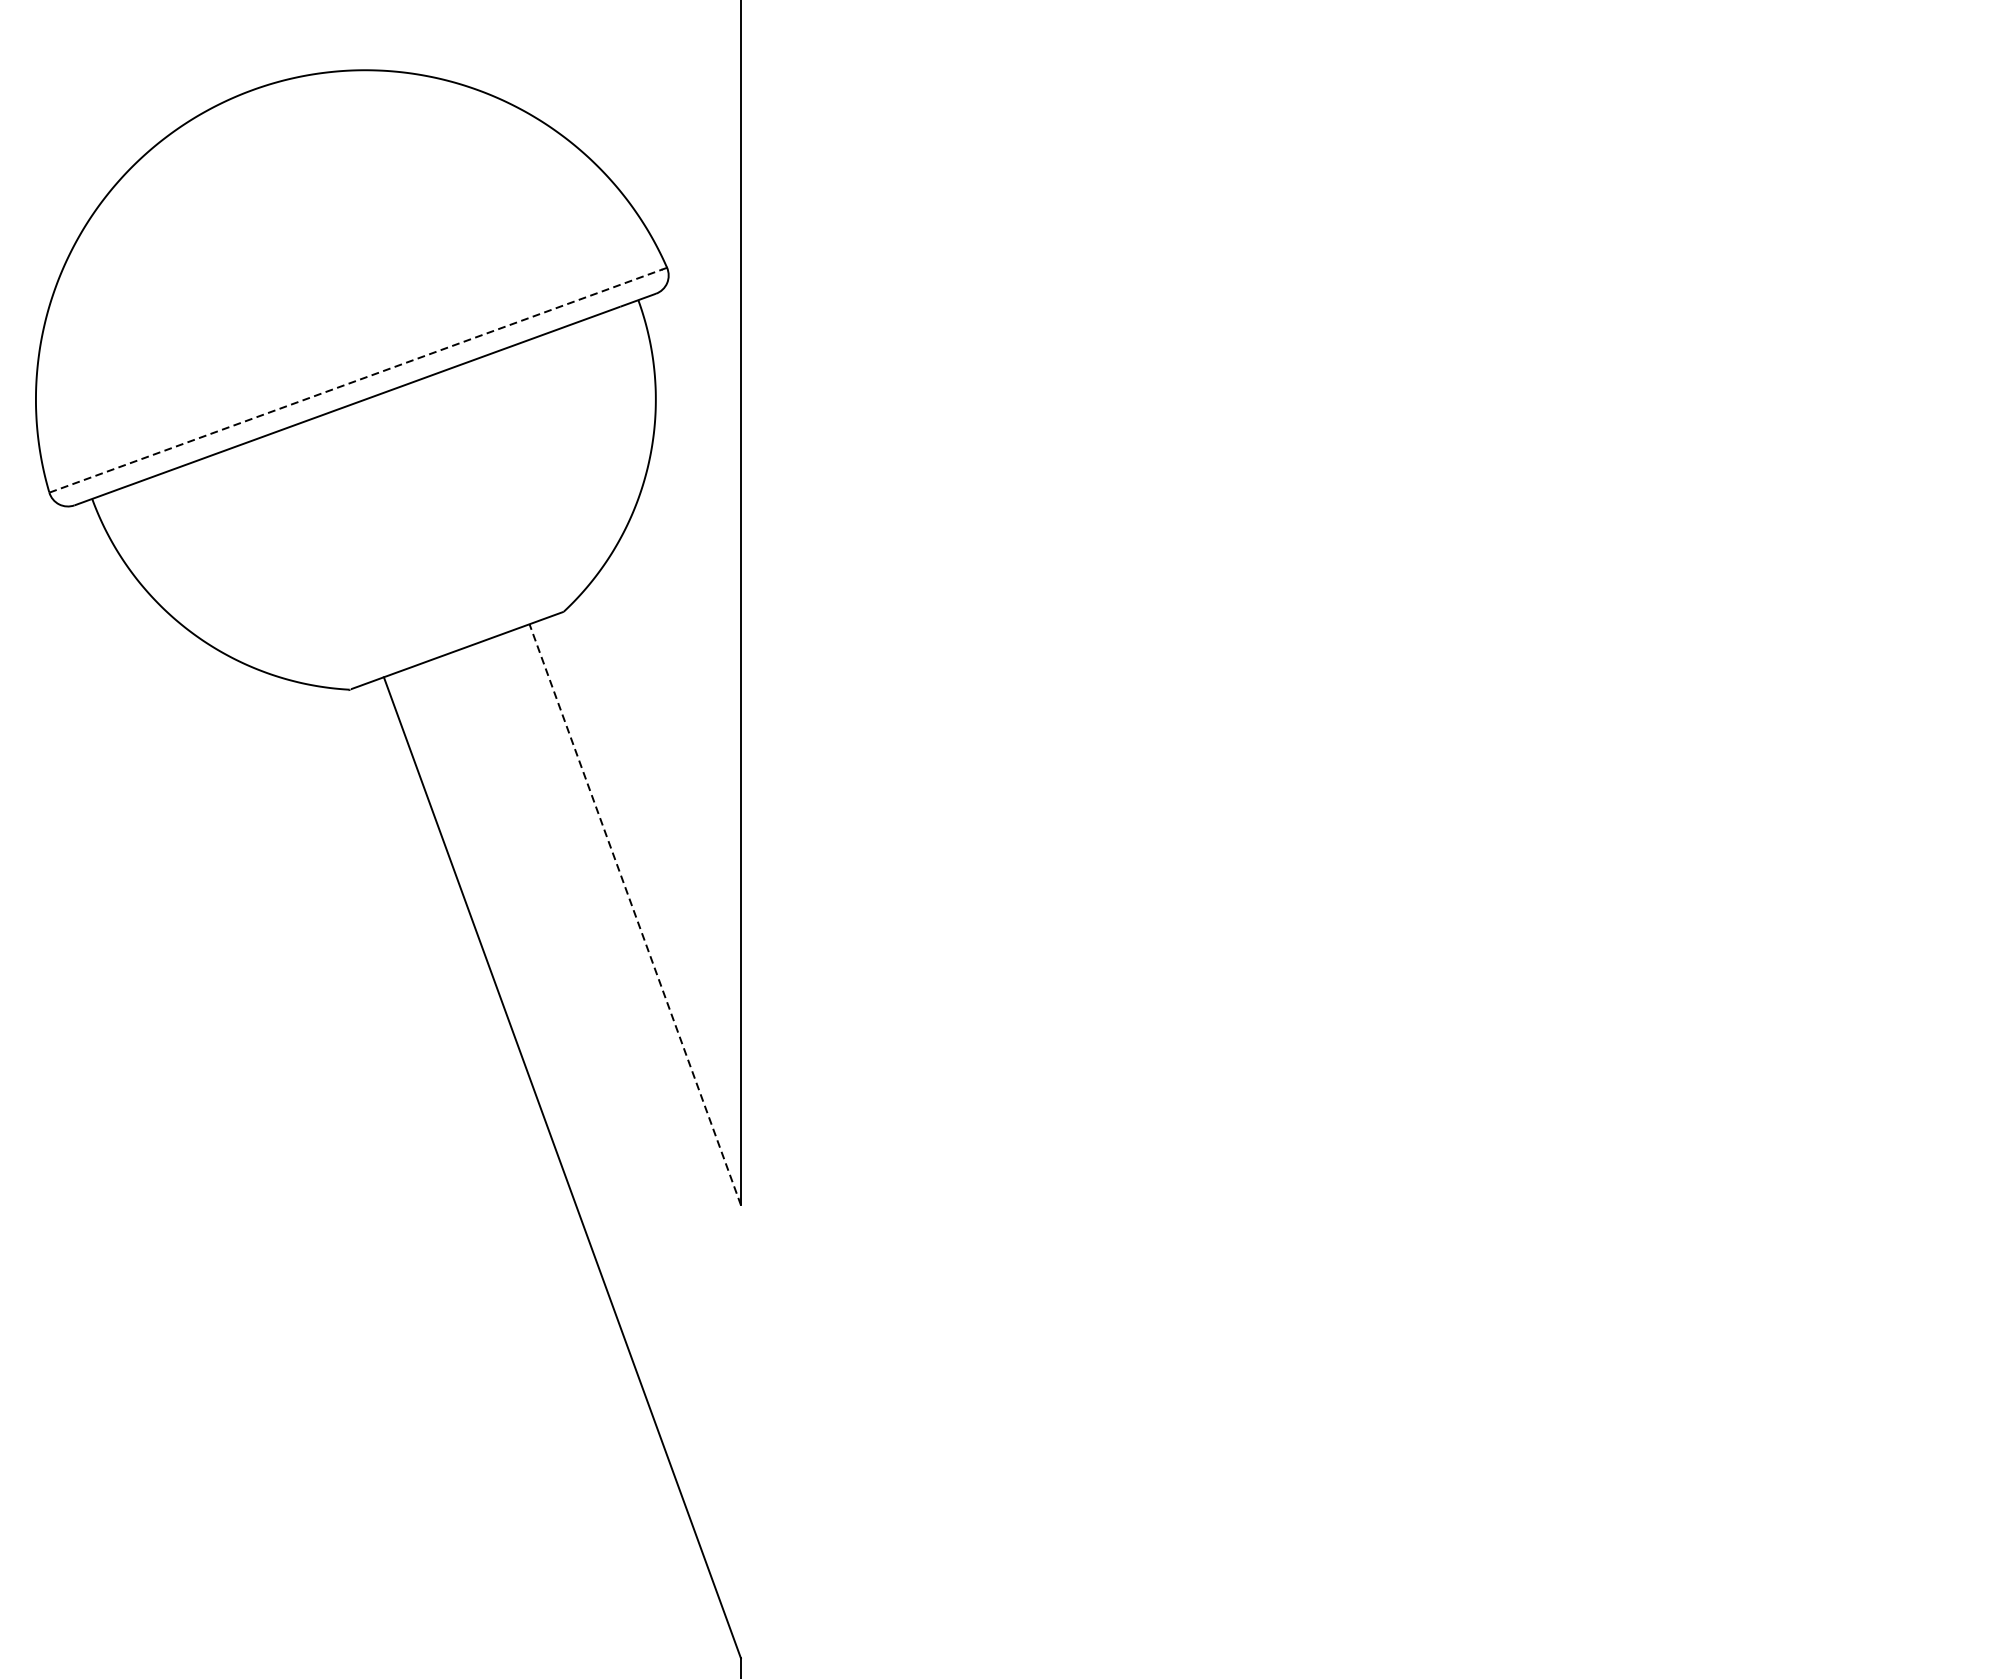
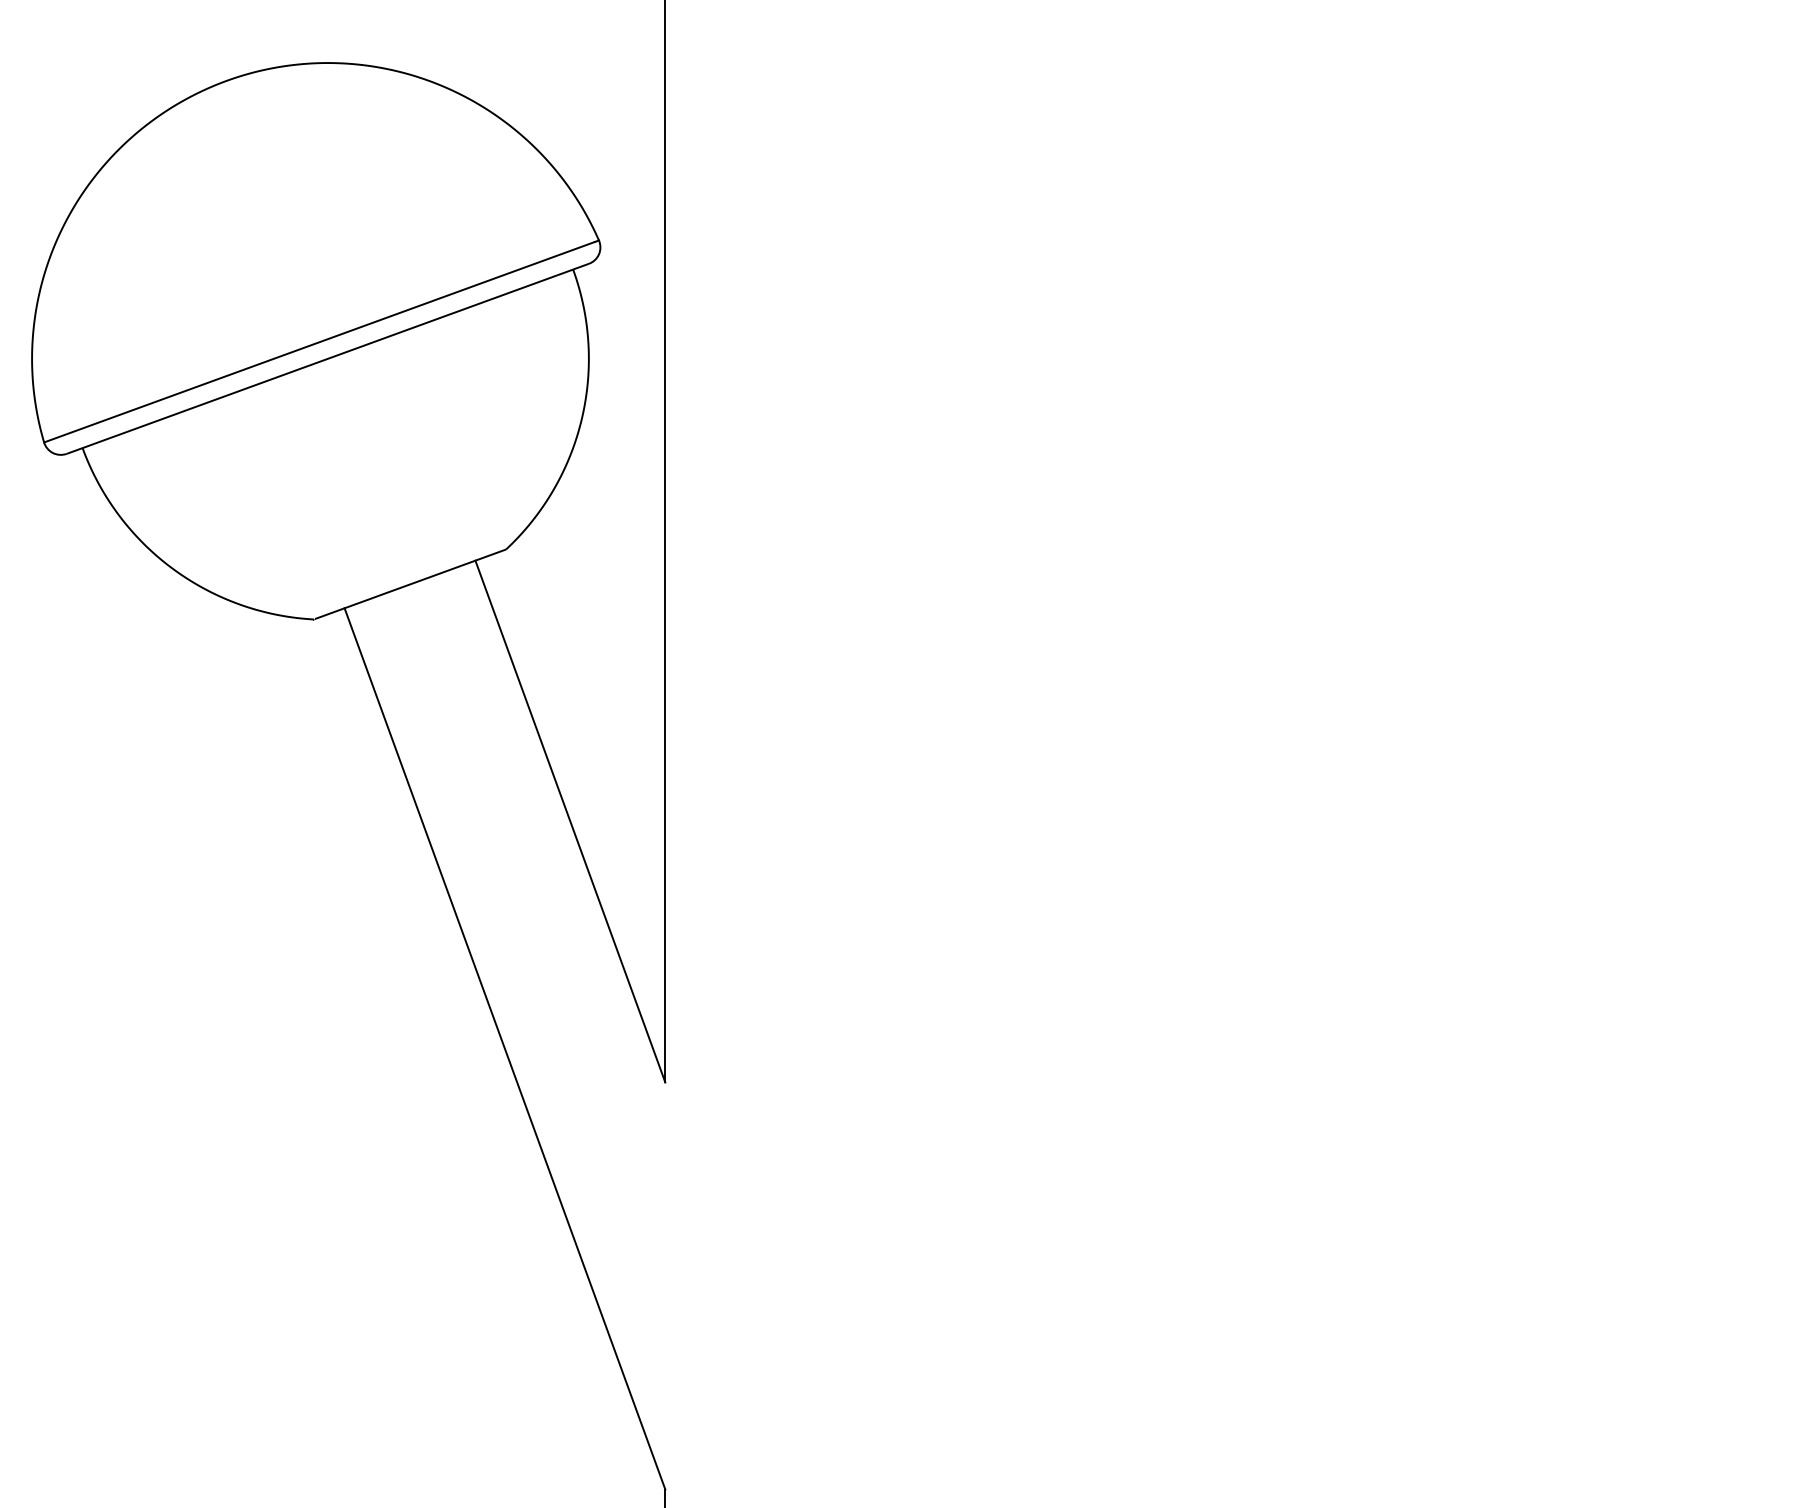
line: (357, 381) -> (320, 342), dashed -> solid
line: (635, 914) -> (570, 821), dashed -> solid

